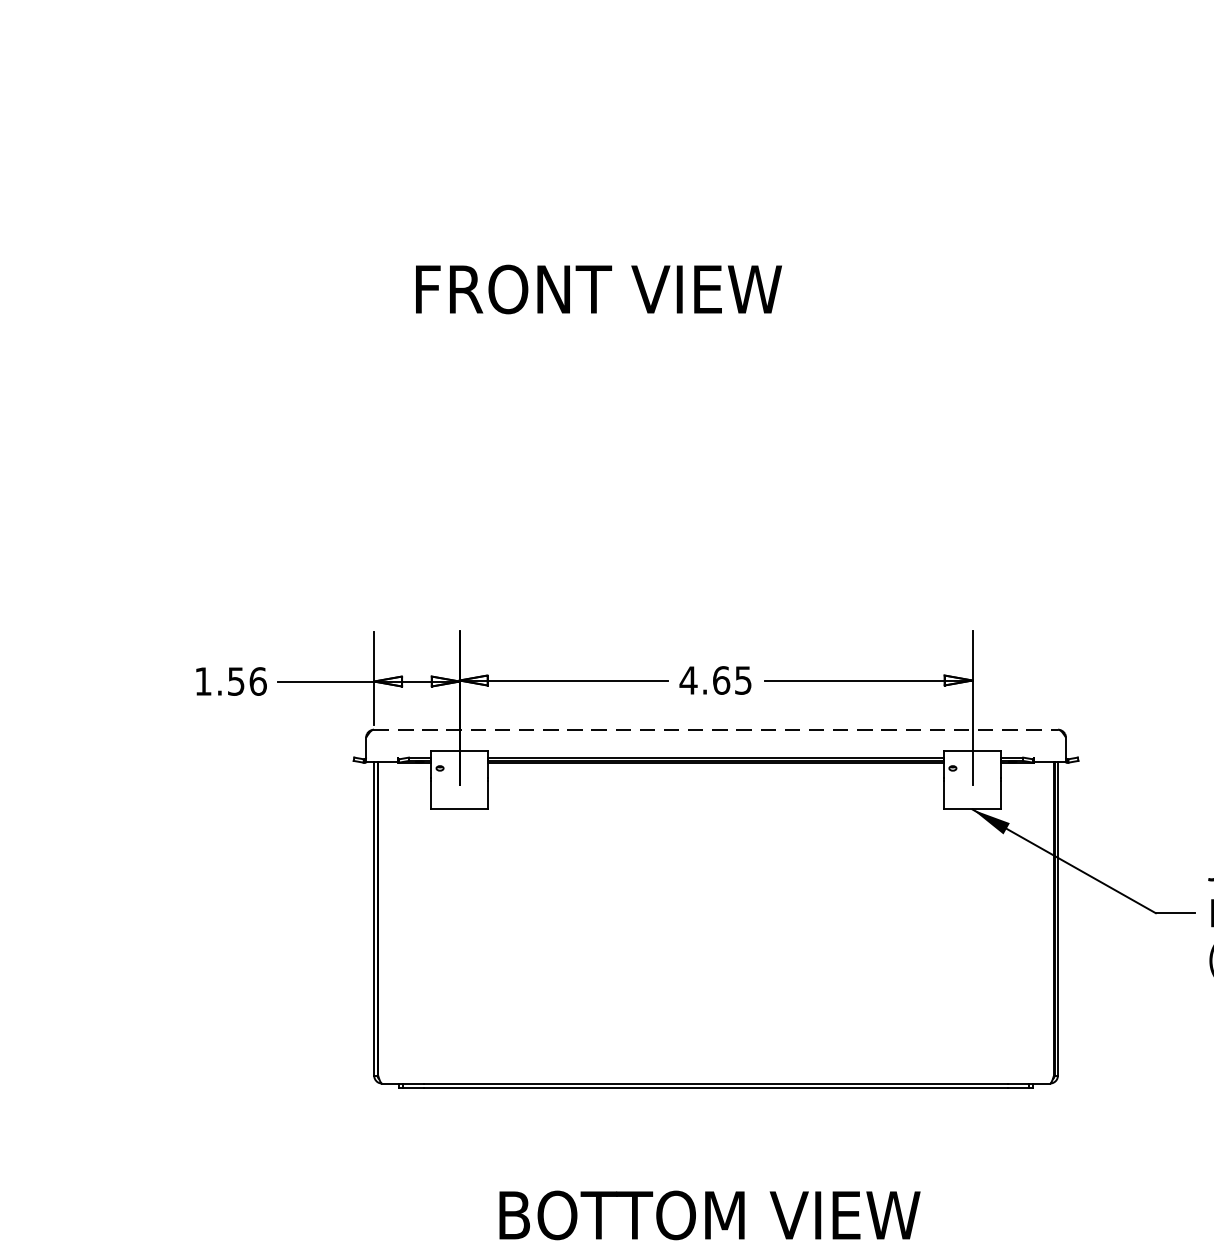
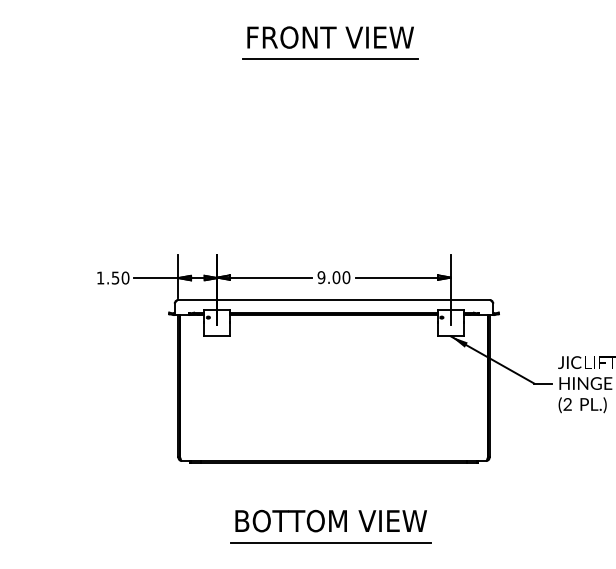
line: (706, 201) -> (329, 59), added
text: (598, 289) -> (330, 37), moved
text: (258, 680) -> (125, 277), 1.56 -> 1.50
text: (714, 680) -> (333, 277), 4.65 -> 9.00
line: (717, 730) -> (334, 300), dashed -> solid

